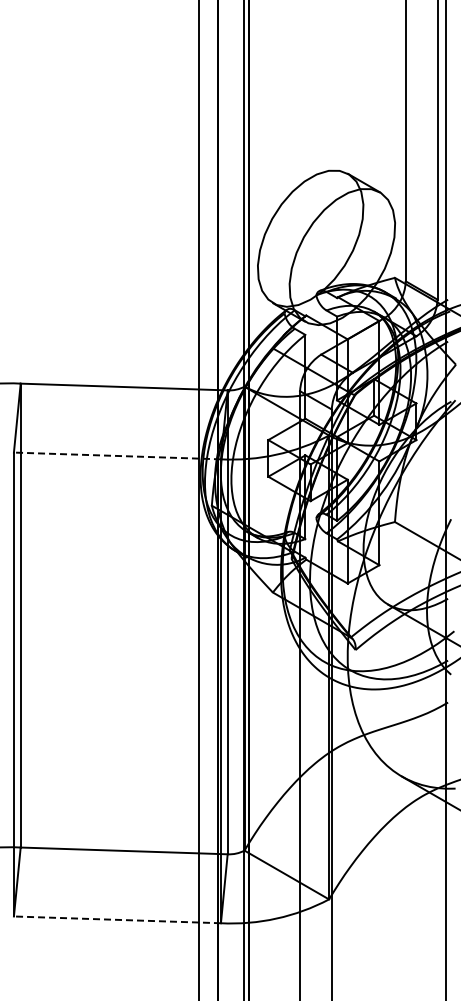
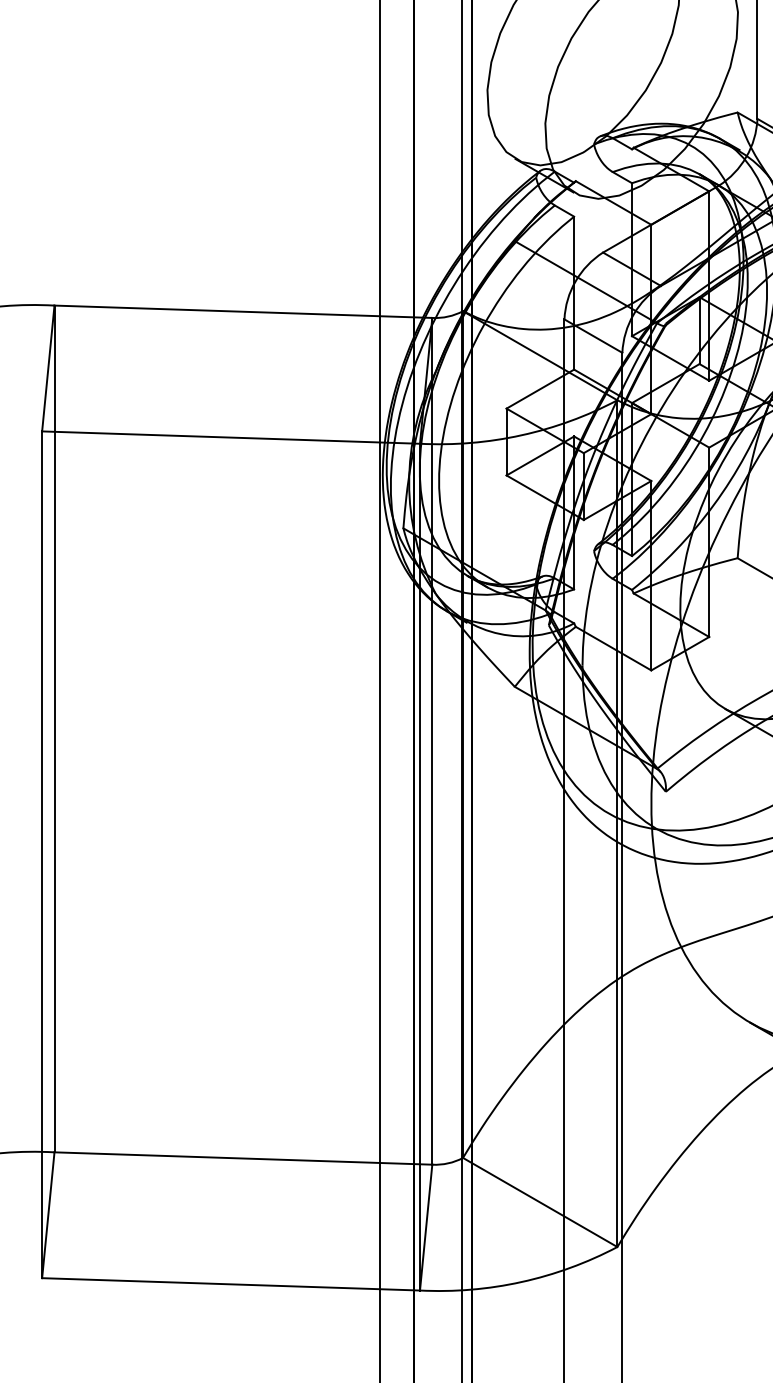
line: (117, 455) -> (231, 436), dashed -> solid
line: (117, 919) -> (231, 1283), dashed -> solid

